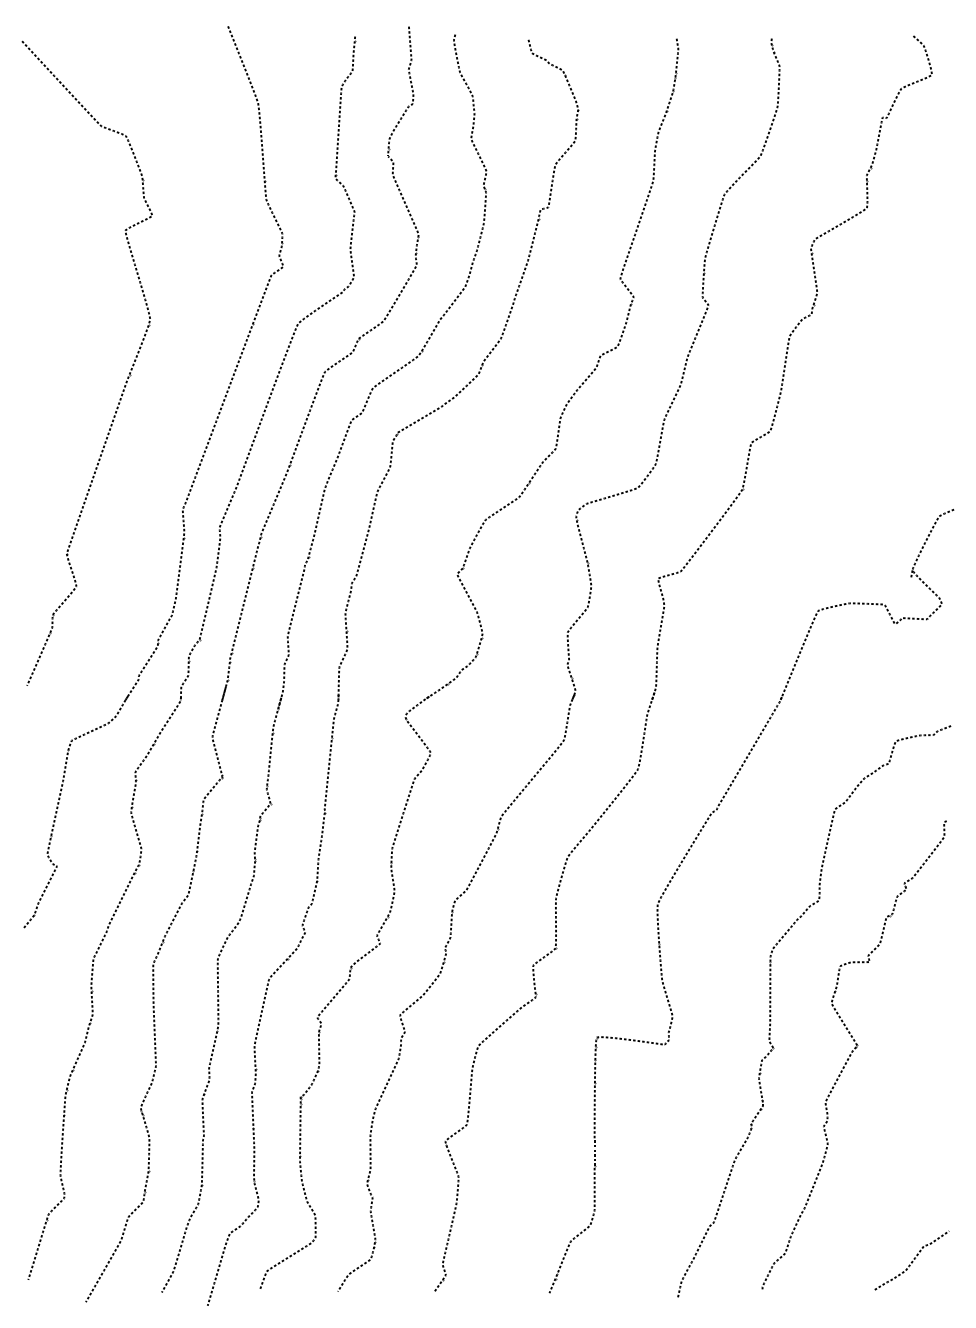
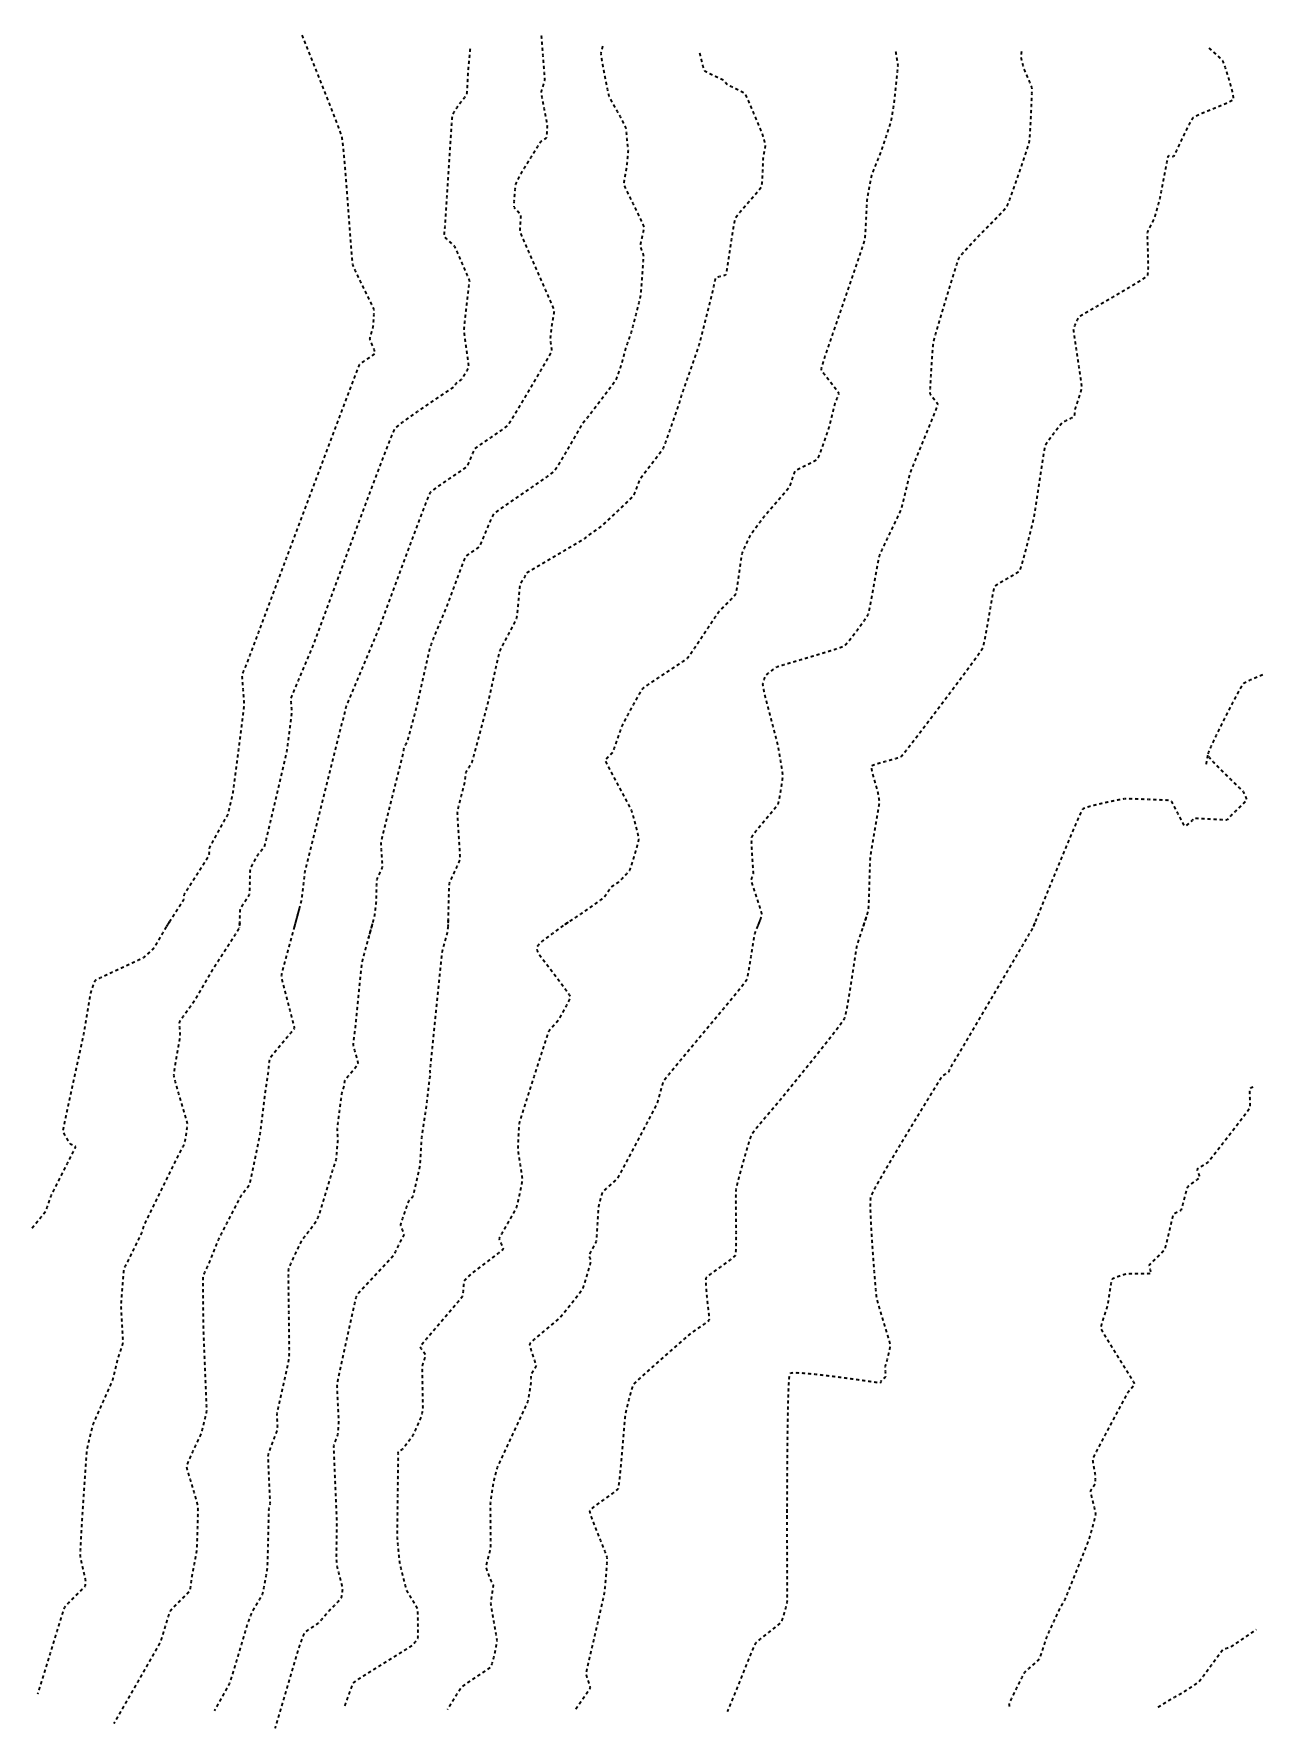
curve: (127, 376) -> (168, 498), removed
curve: (771, 1011) -> (1021, 1338), removed

